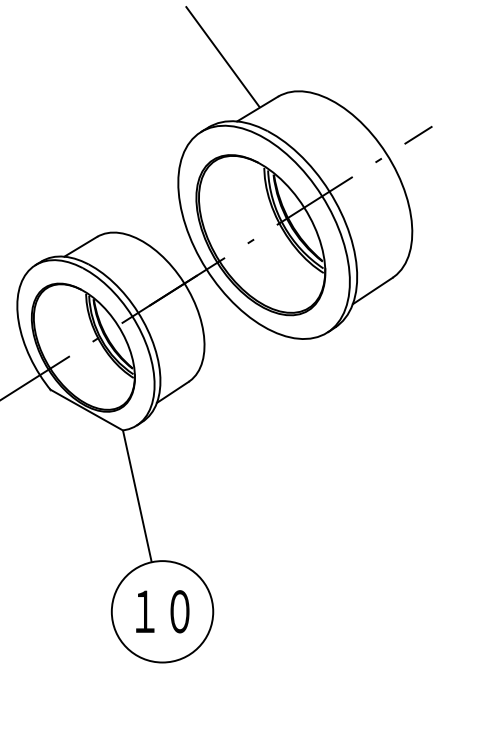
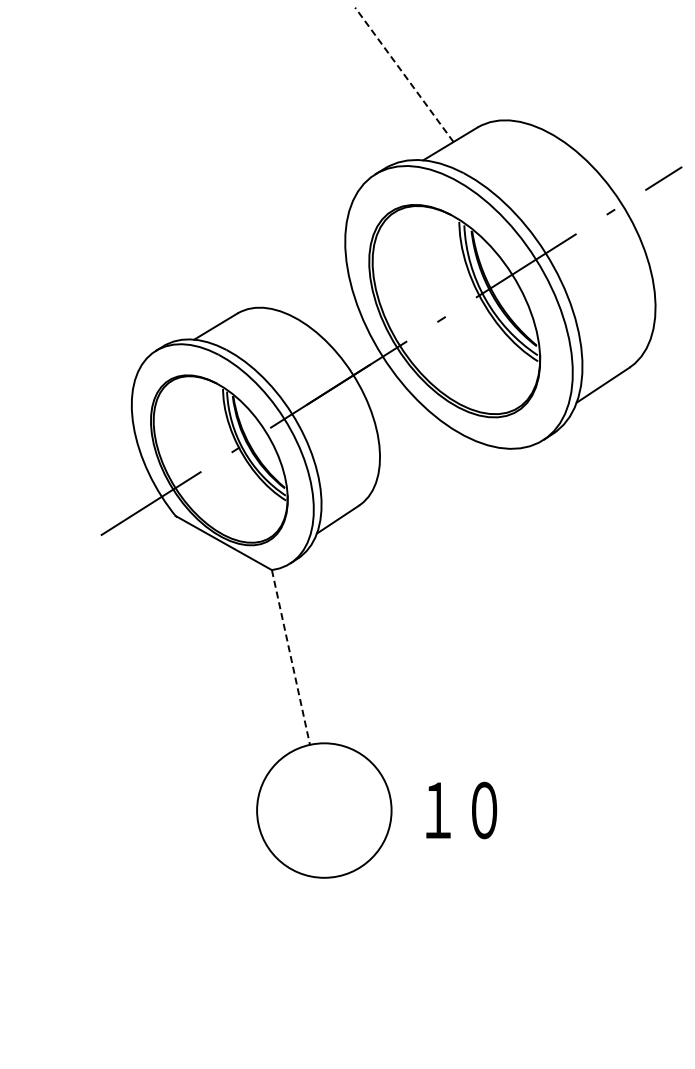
line: (222, 56) -> (404, 74), solid -> dashed
line: (137, 496) -> (291, 657), solid -> dashed
text: (162, 611) -> (461, 810), moved

